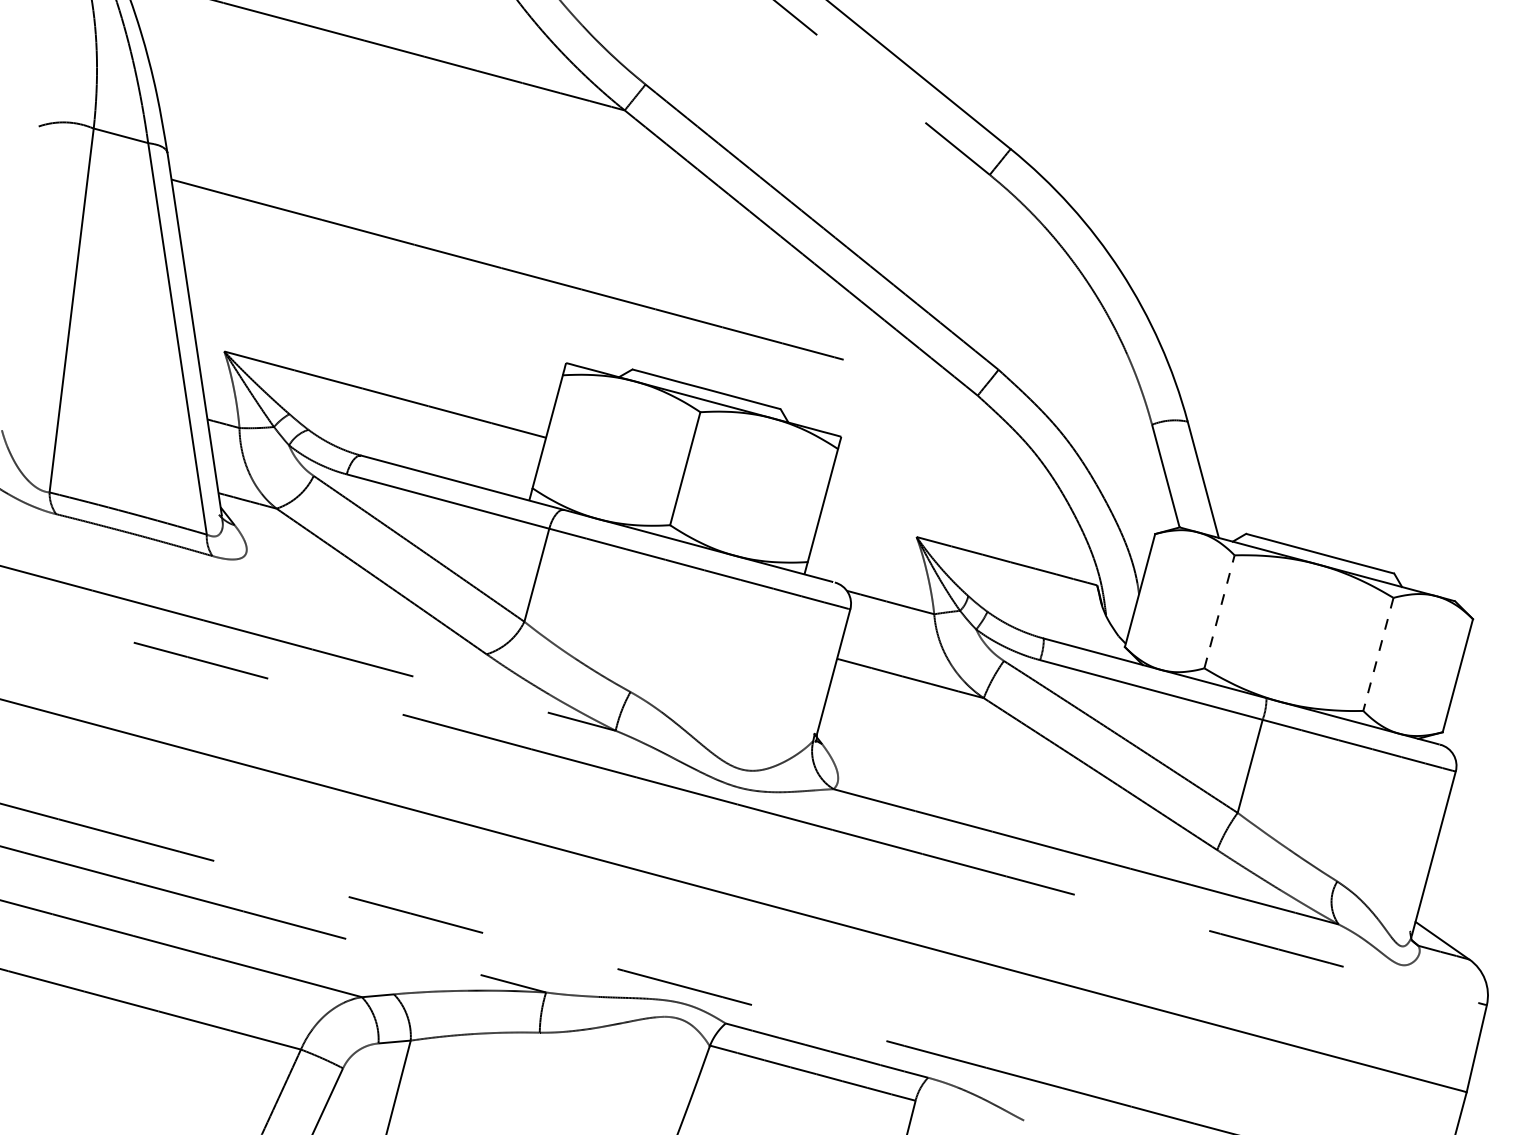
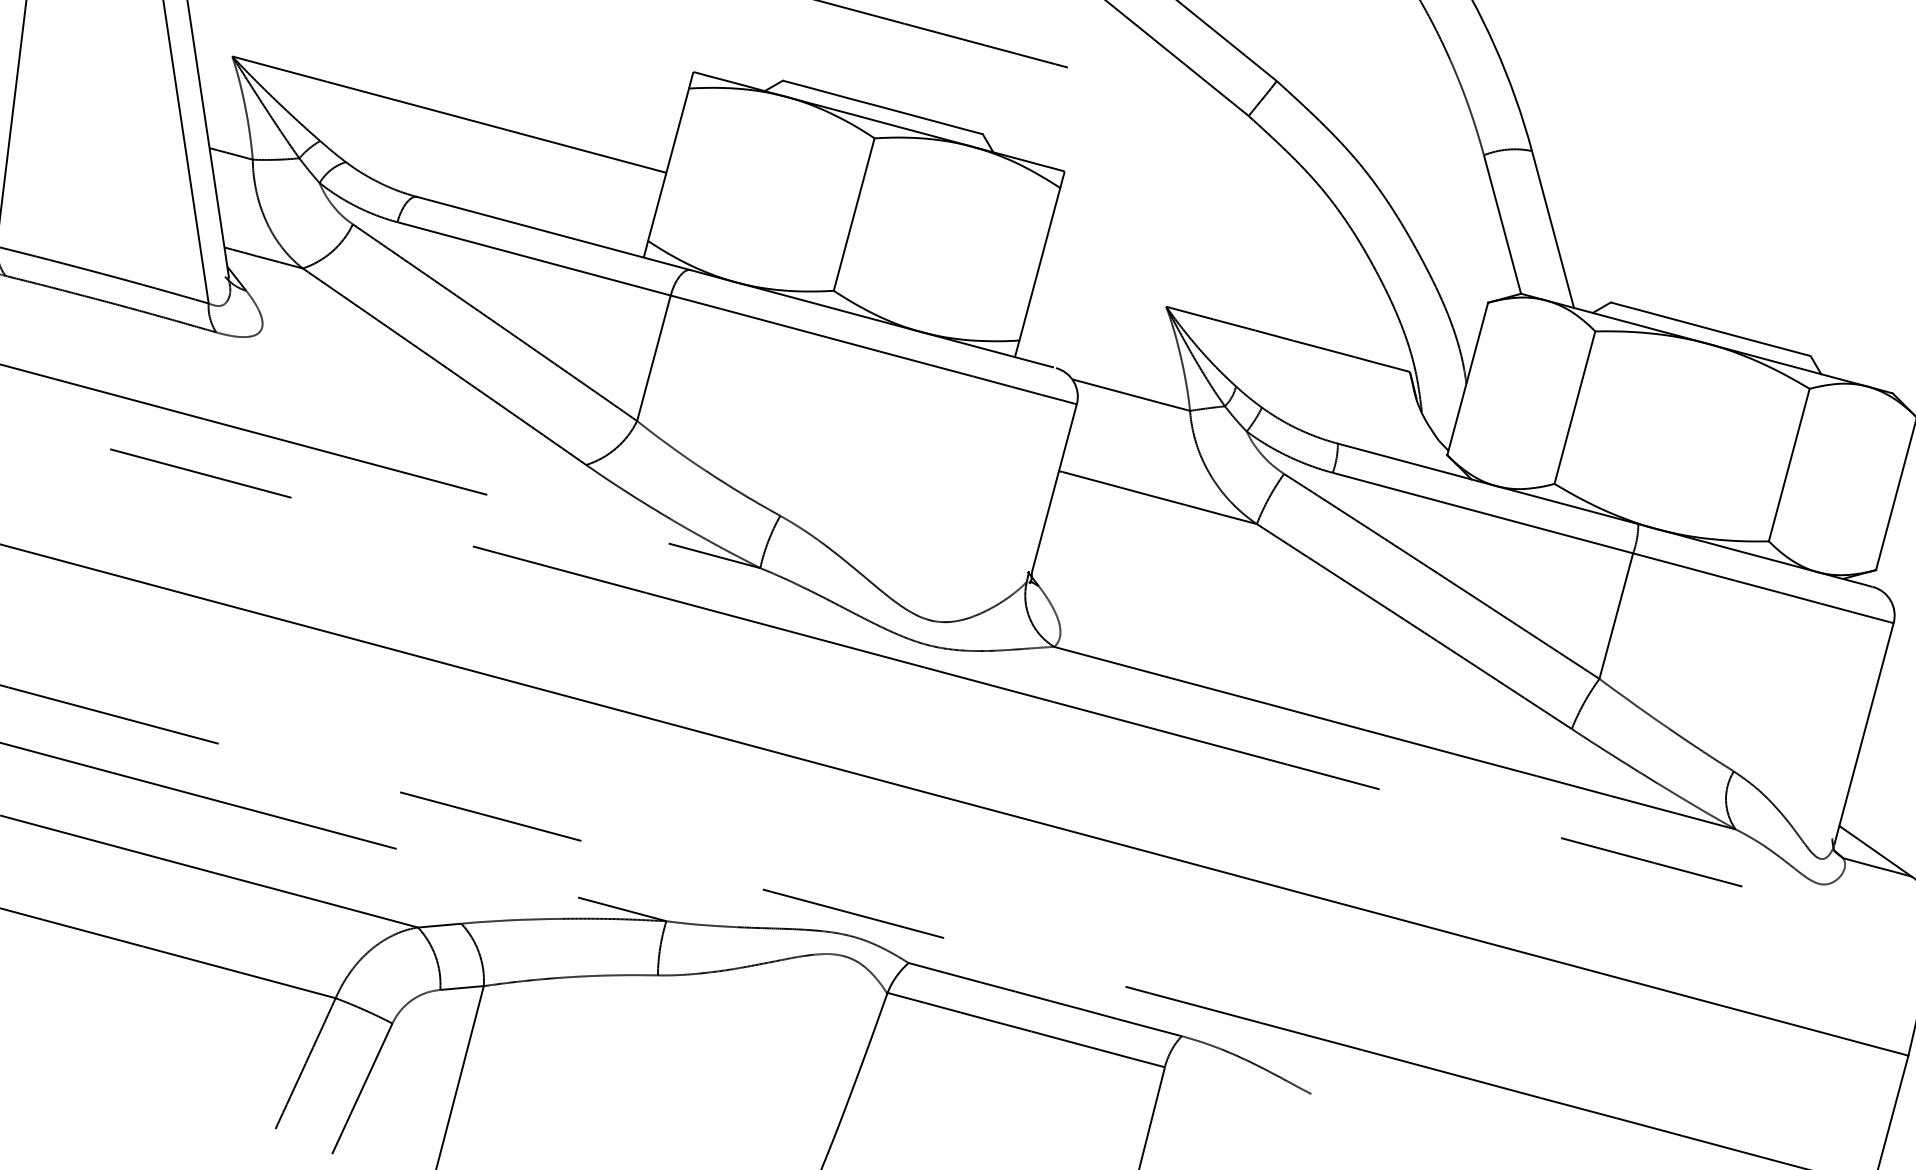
line: (1219, 611) -> (1574, 407), dashed -> solid
line: (1378, 654) -> (1789, 465), dashed -> solid

